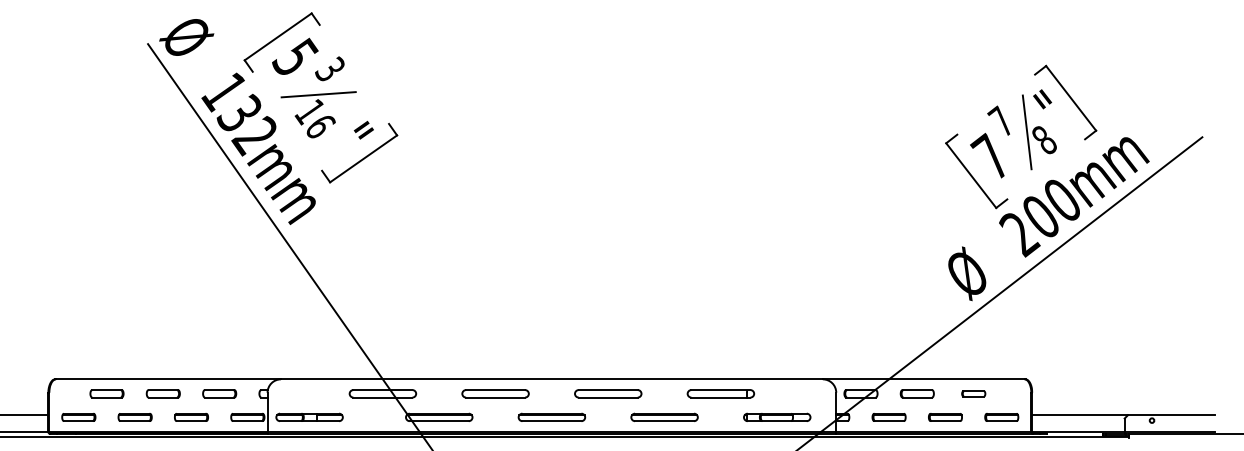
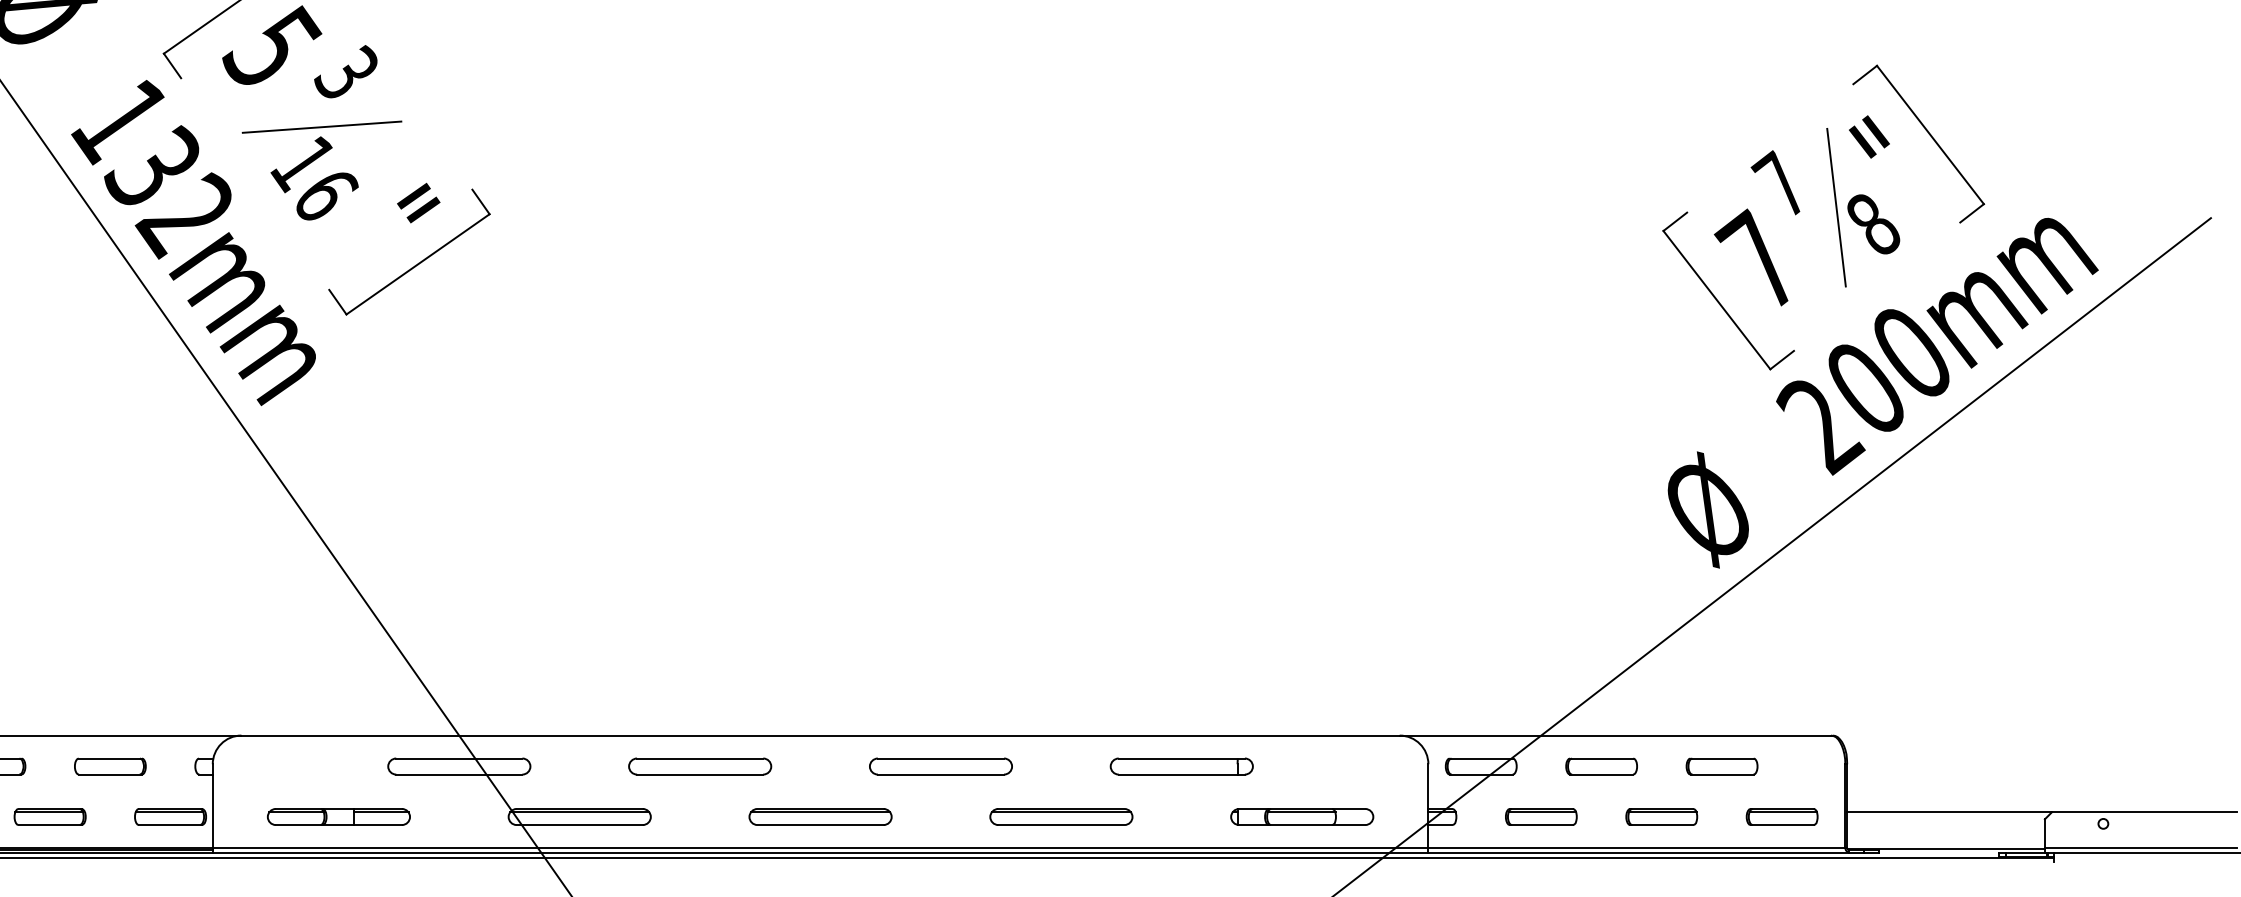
part: (973, 393) -> (1721, 765), size x1.43
part: (309, 416) -> (338, 815), moved

